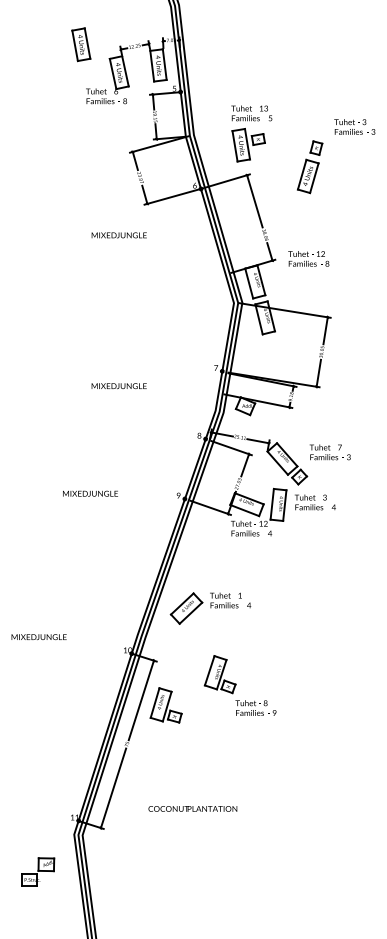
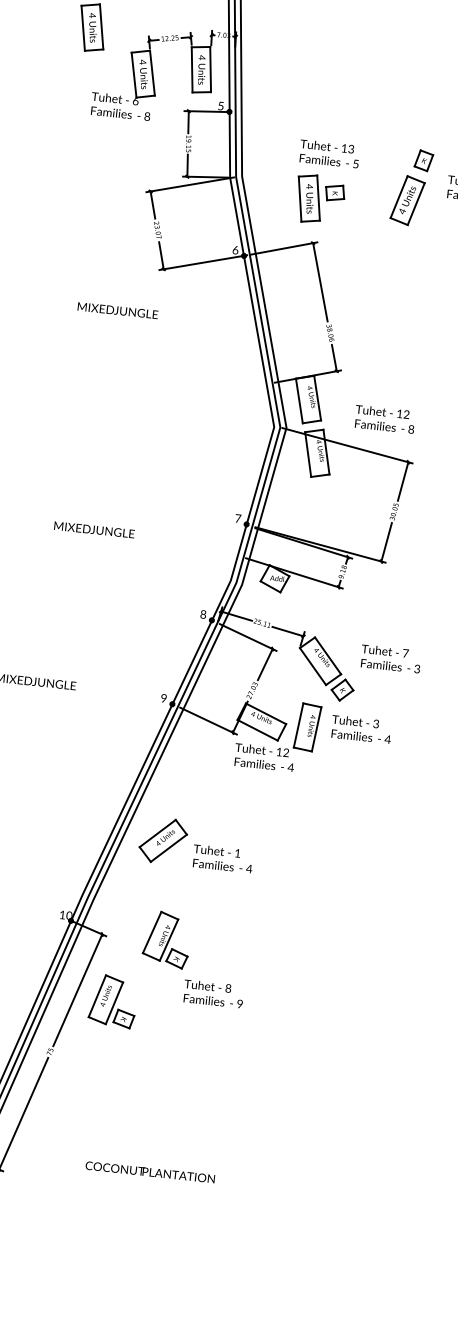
part: (310, 167) -> (412, 187), moved
text: (308, 258) -> (384, 418), moved
part: (186, 608) -> (163, 840), moved
part: (239, 685) -> (193, 958), moved
text: (192, 808) -> (149, 1171), moved

